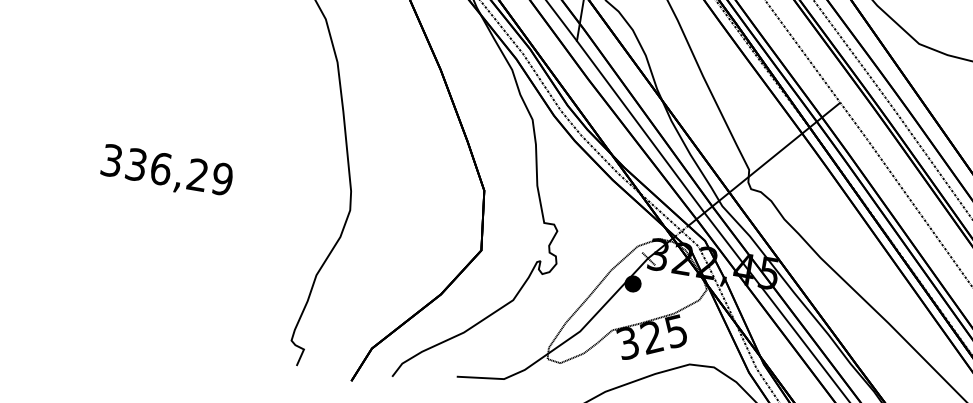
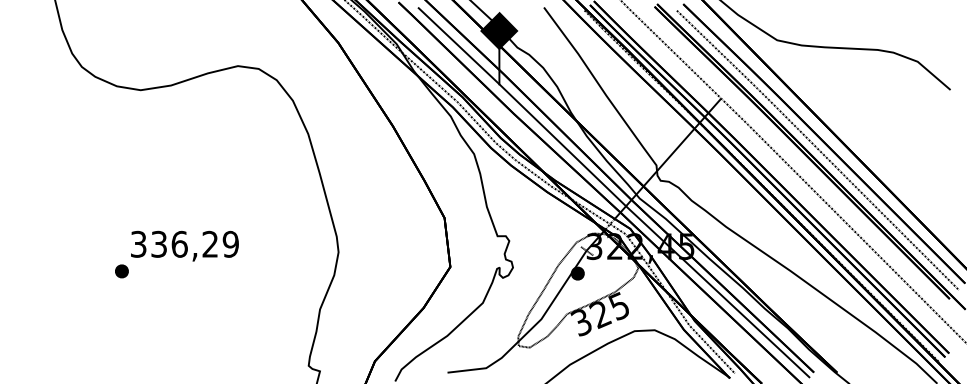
part: (85, 189) -> (121, 271), added

